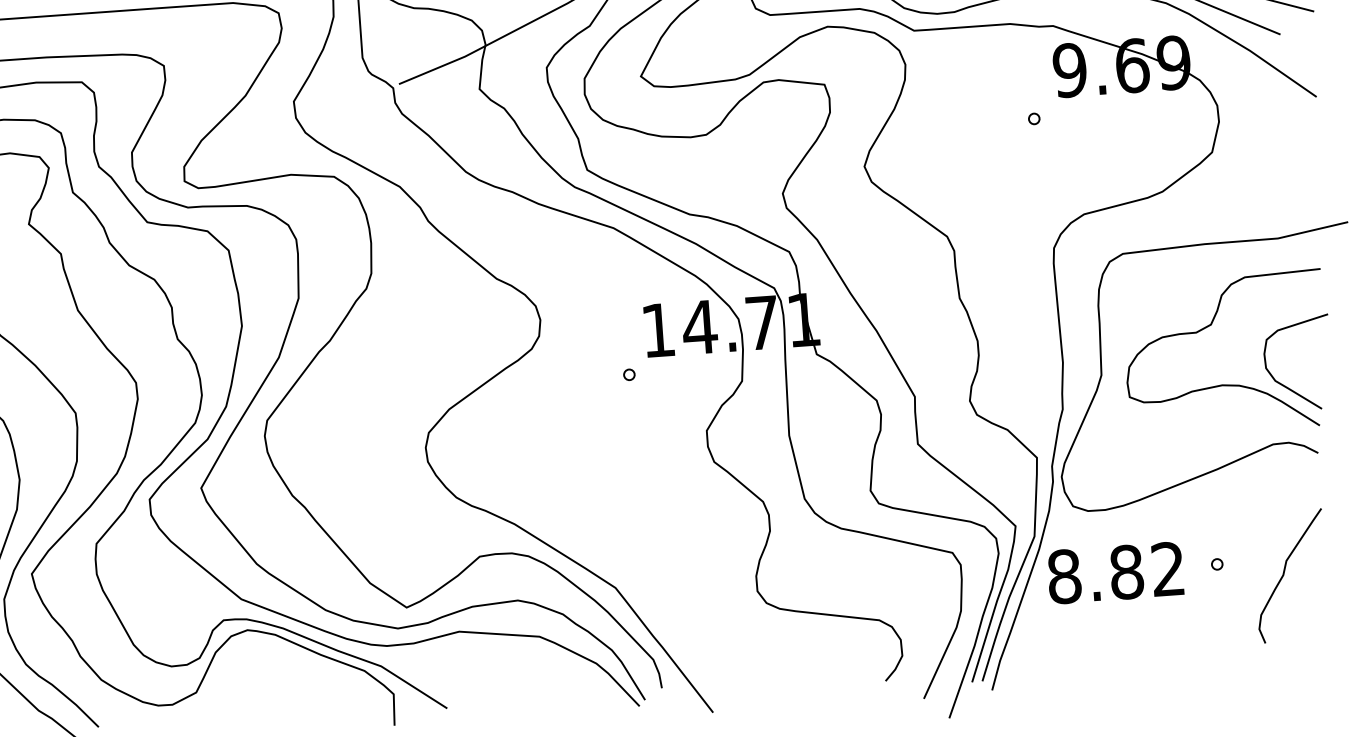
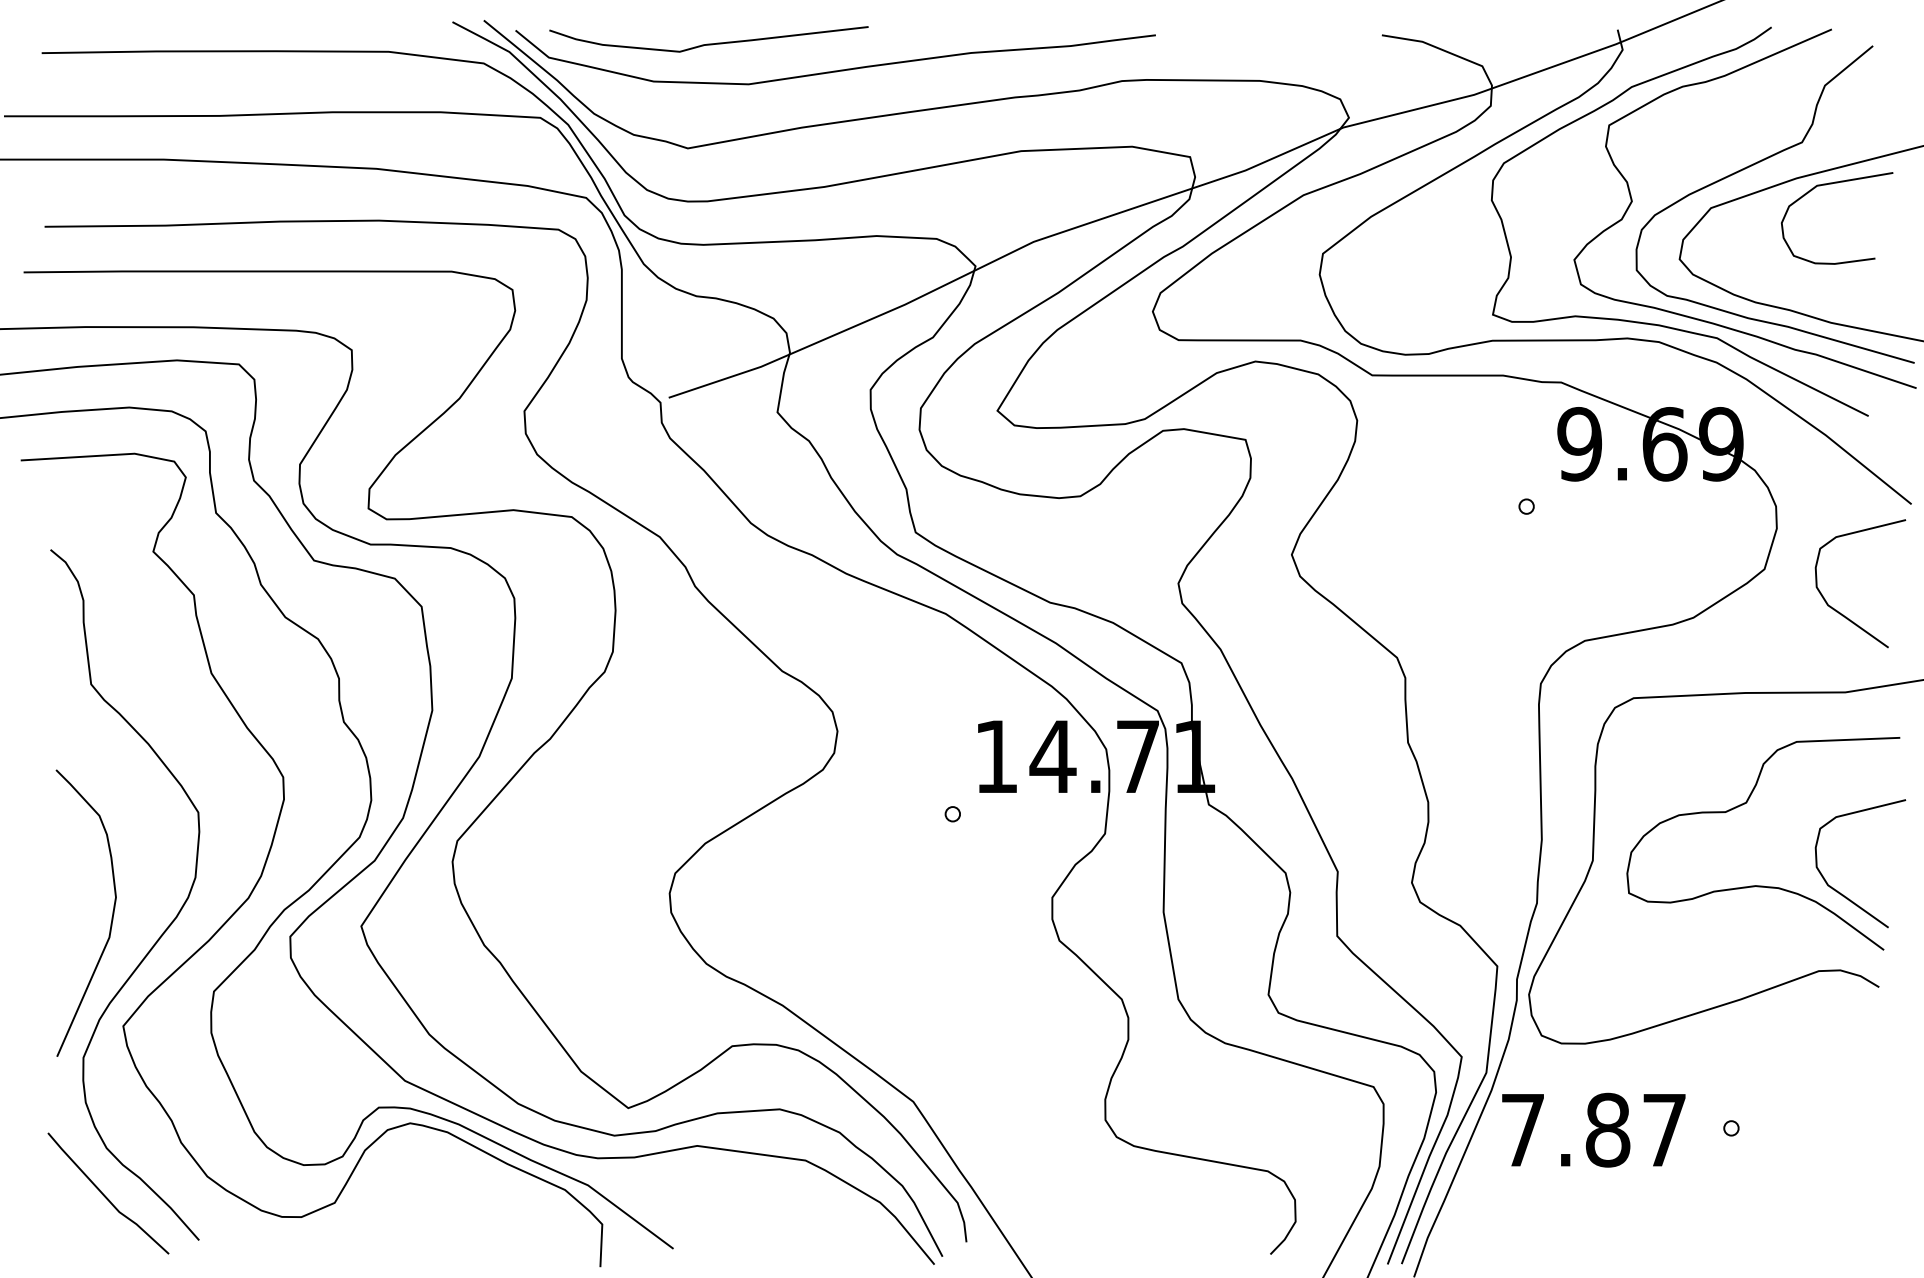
curve: (1270, 180) -> (1840, 612), added
text: (1116, 572) -> (1593, 1129), 8.82 -> 7.87
curve: (1284, 574) -> (1821, 1148), removed

